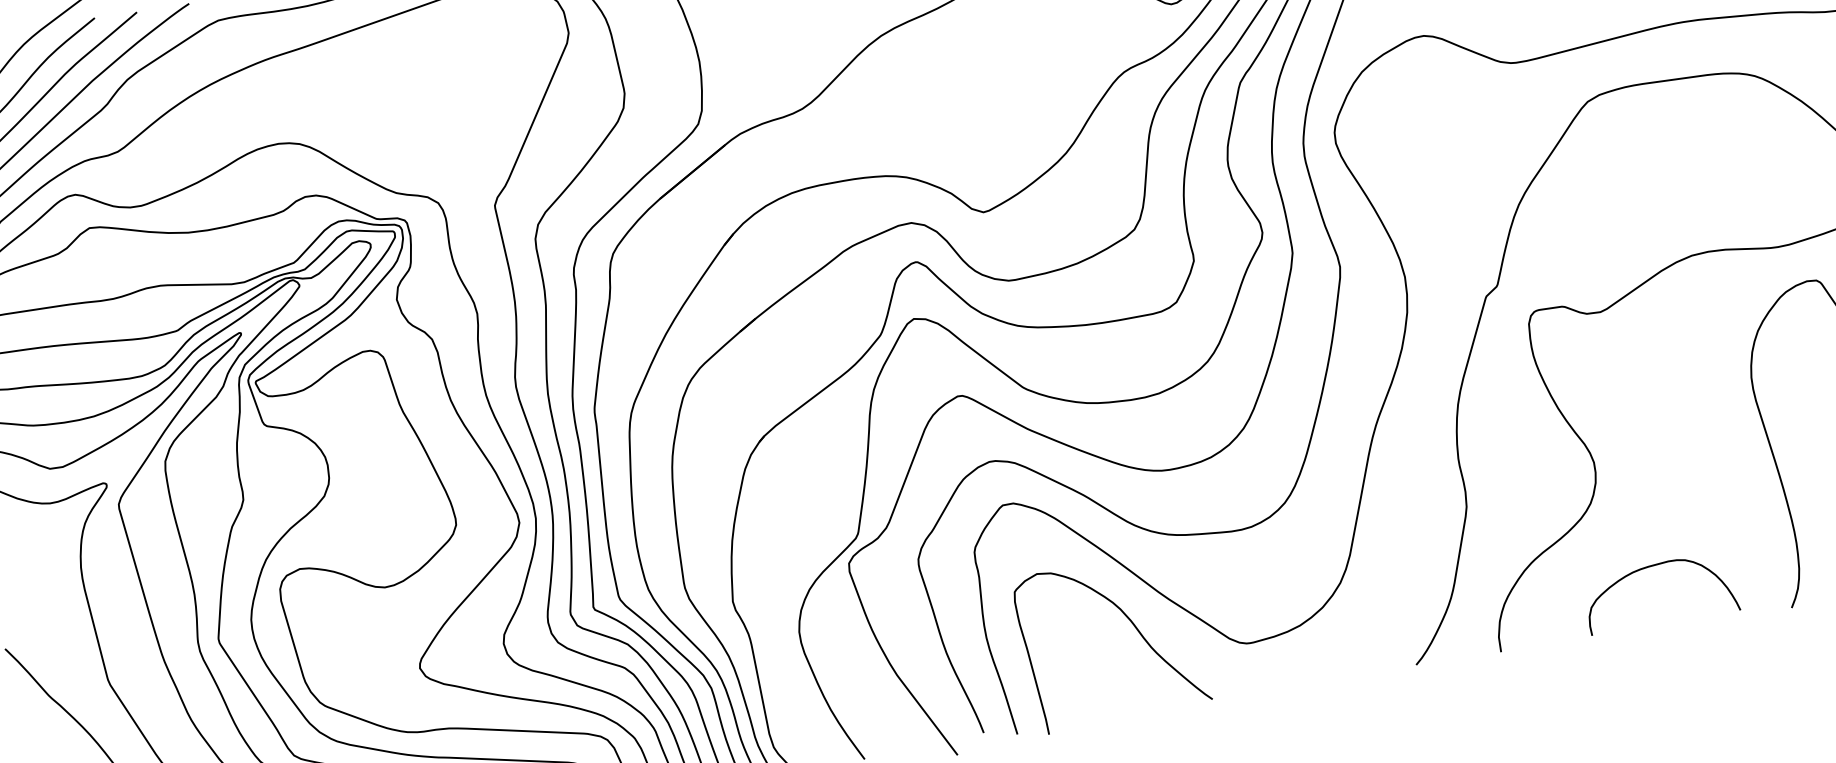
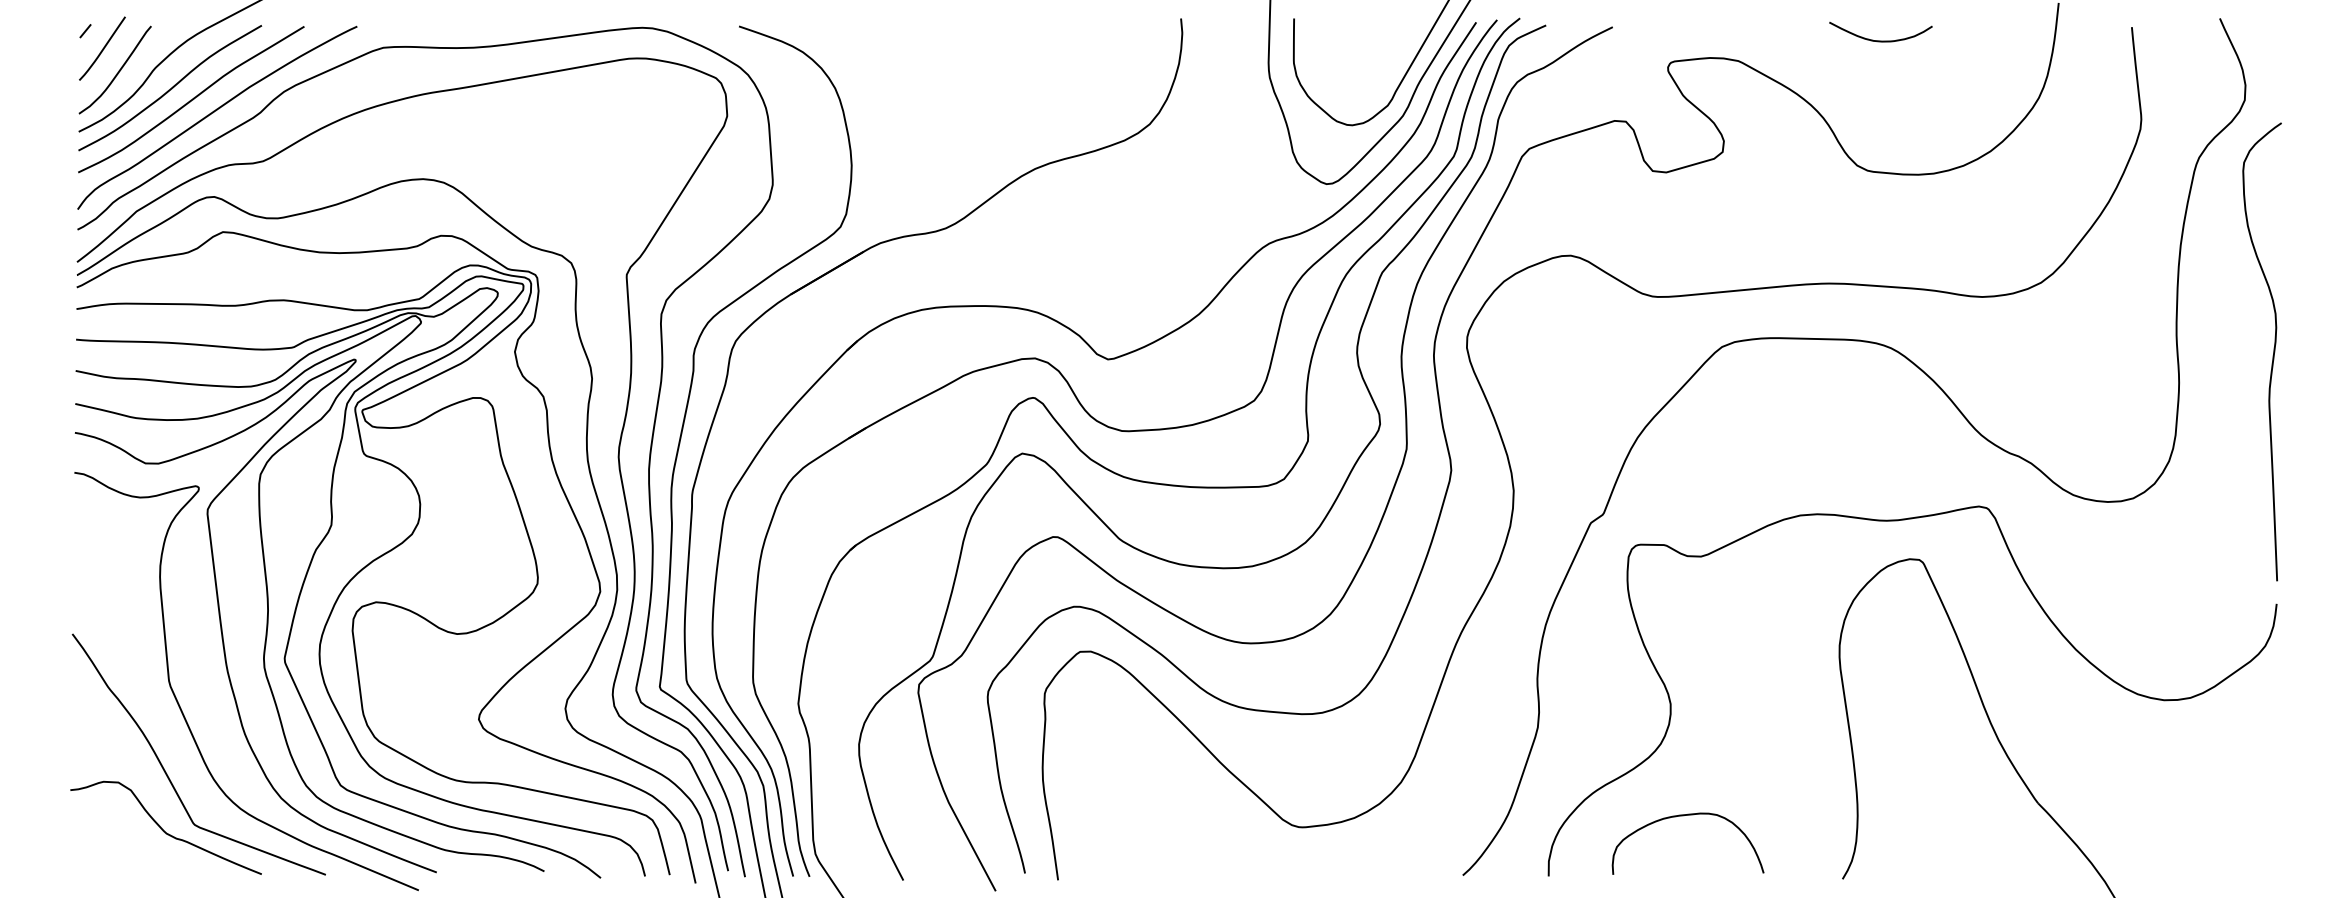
curve: (1652, 567) -> (1683, 816), moved
curve: (1134, 626) -> (1190, 792), removed

